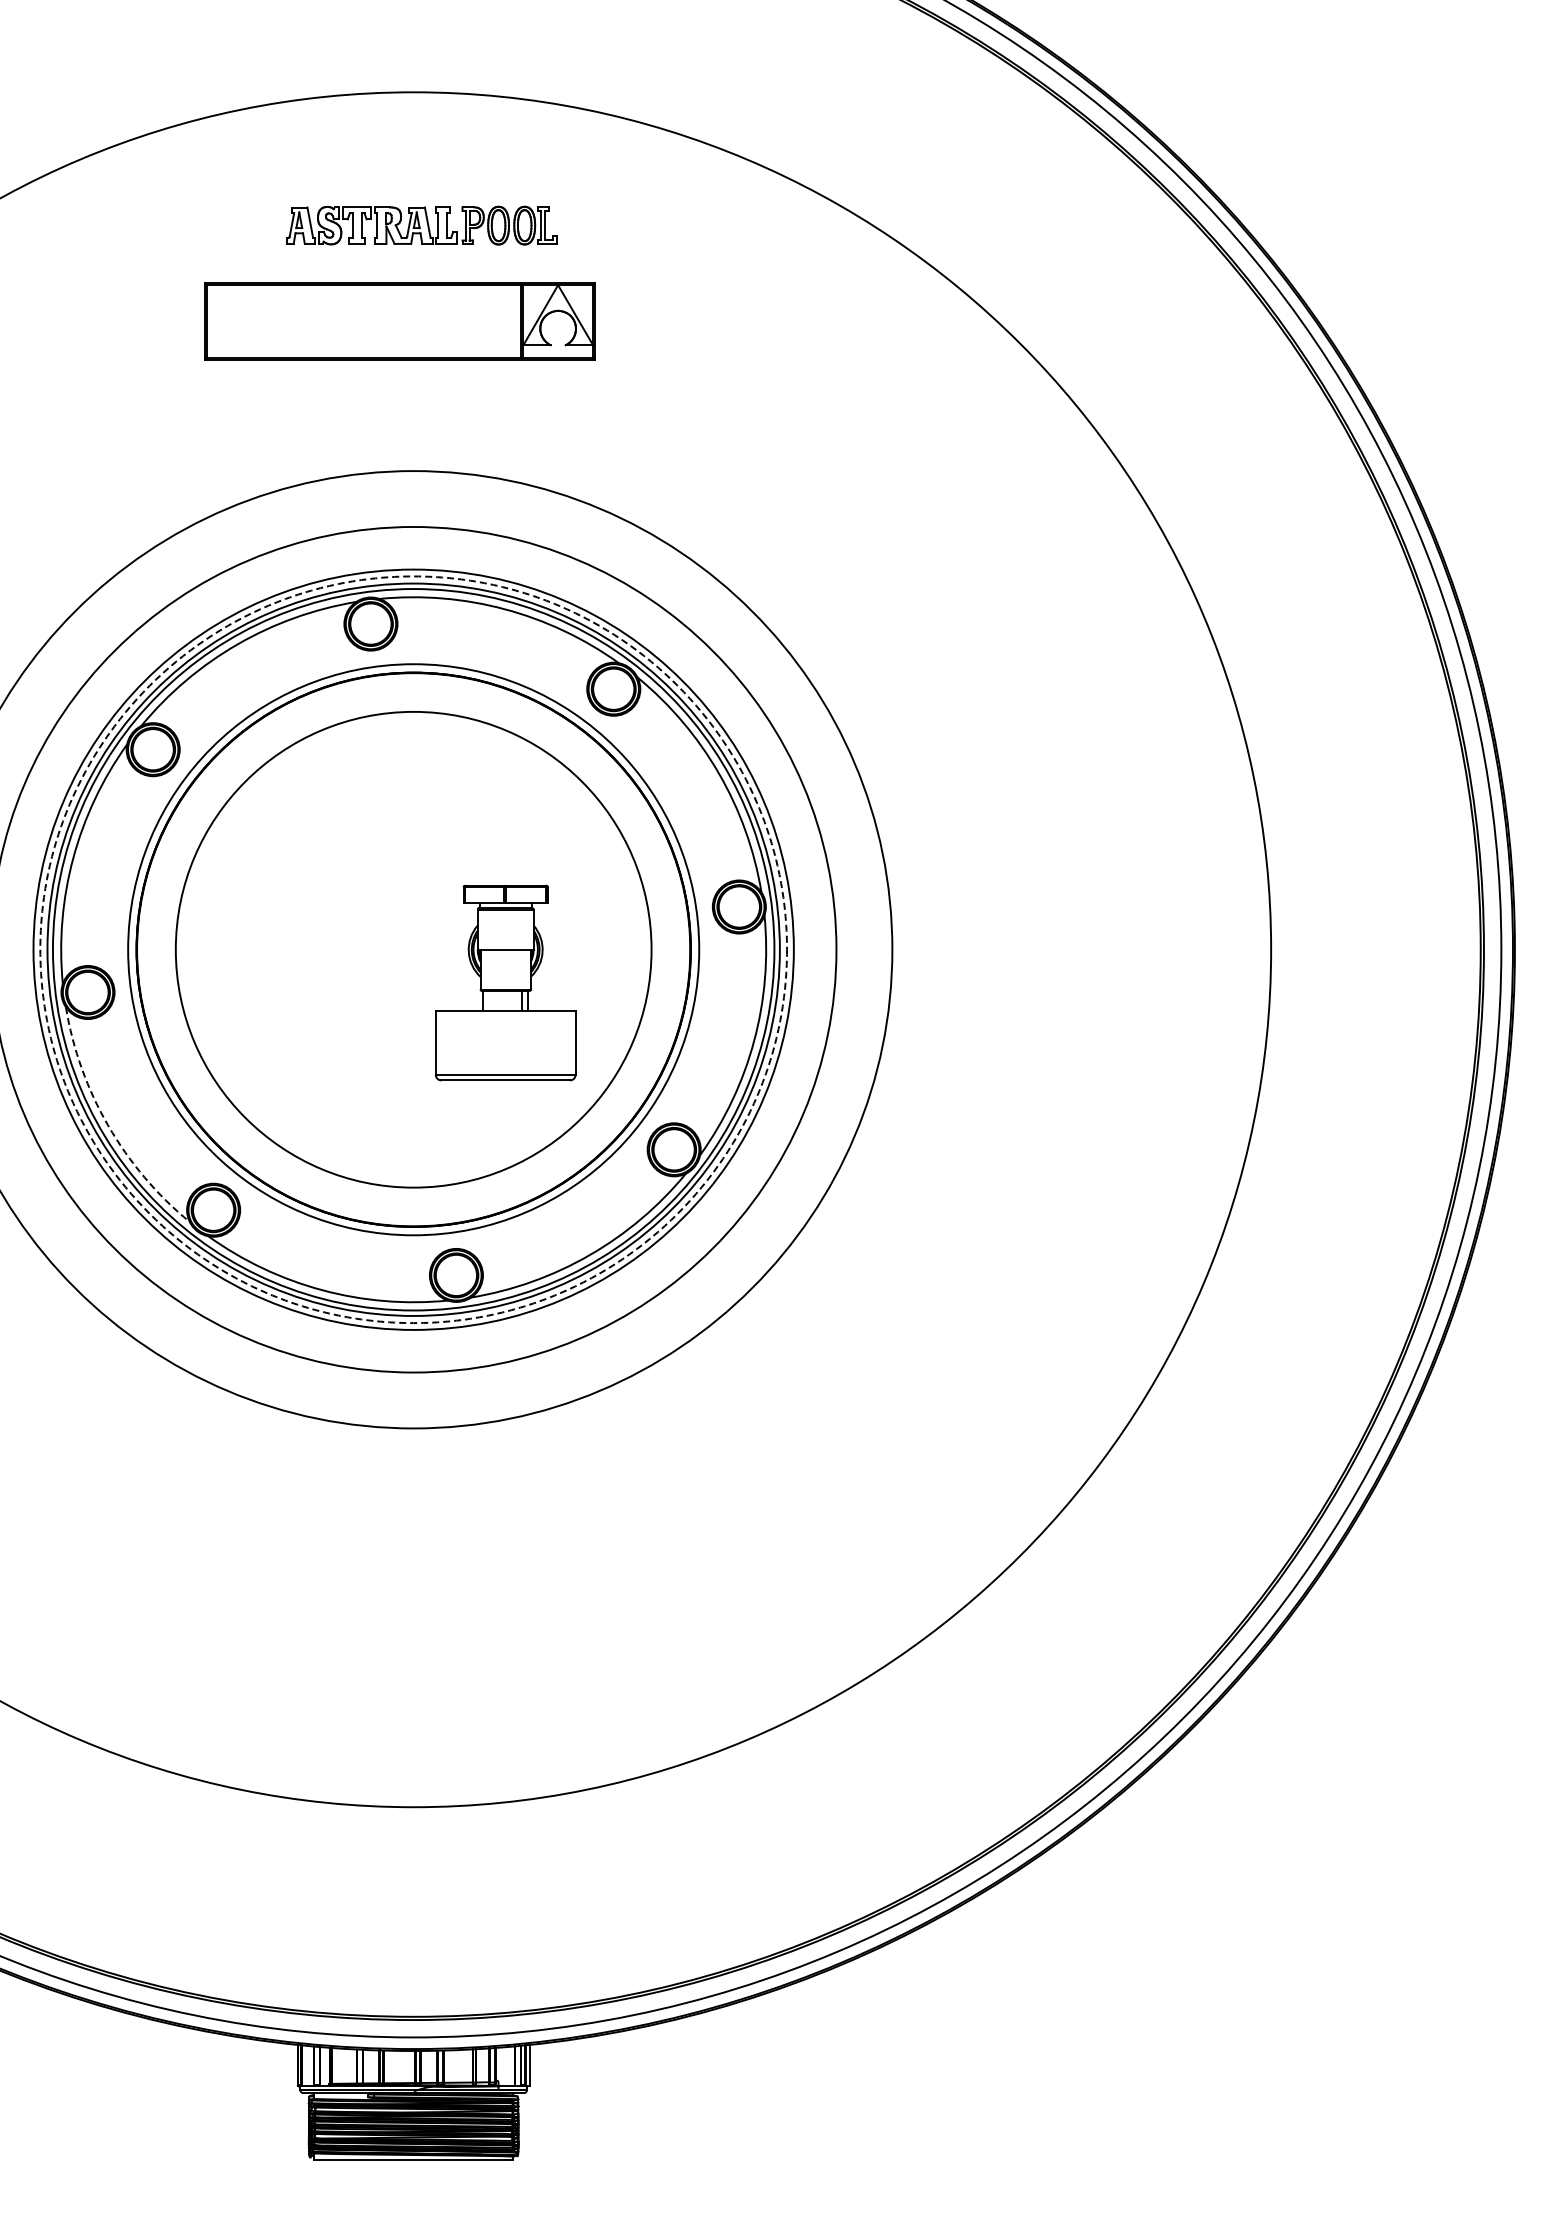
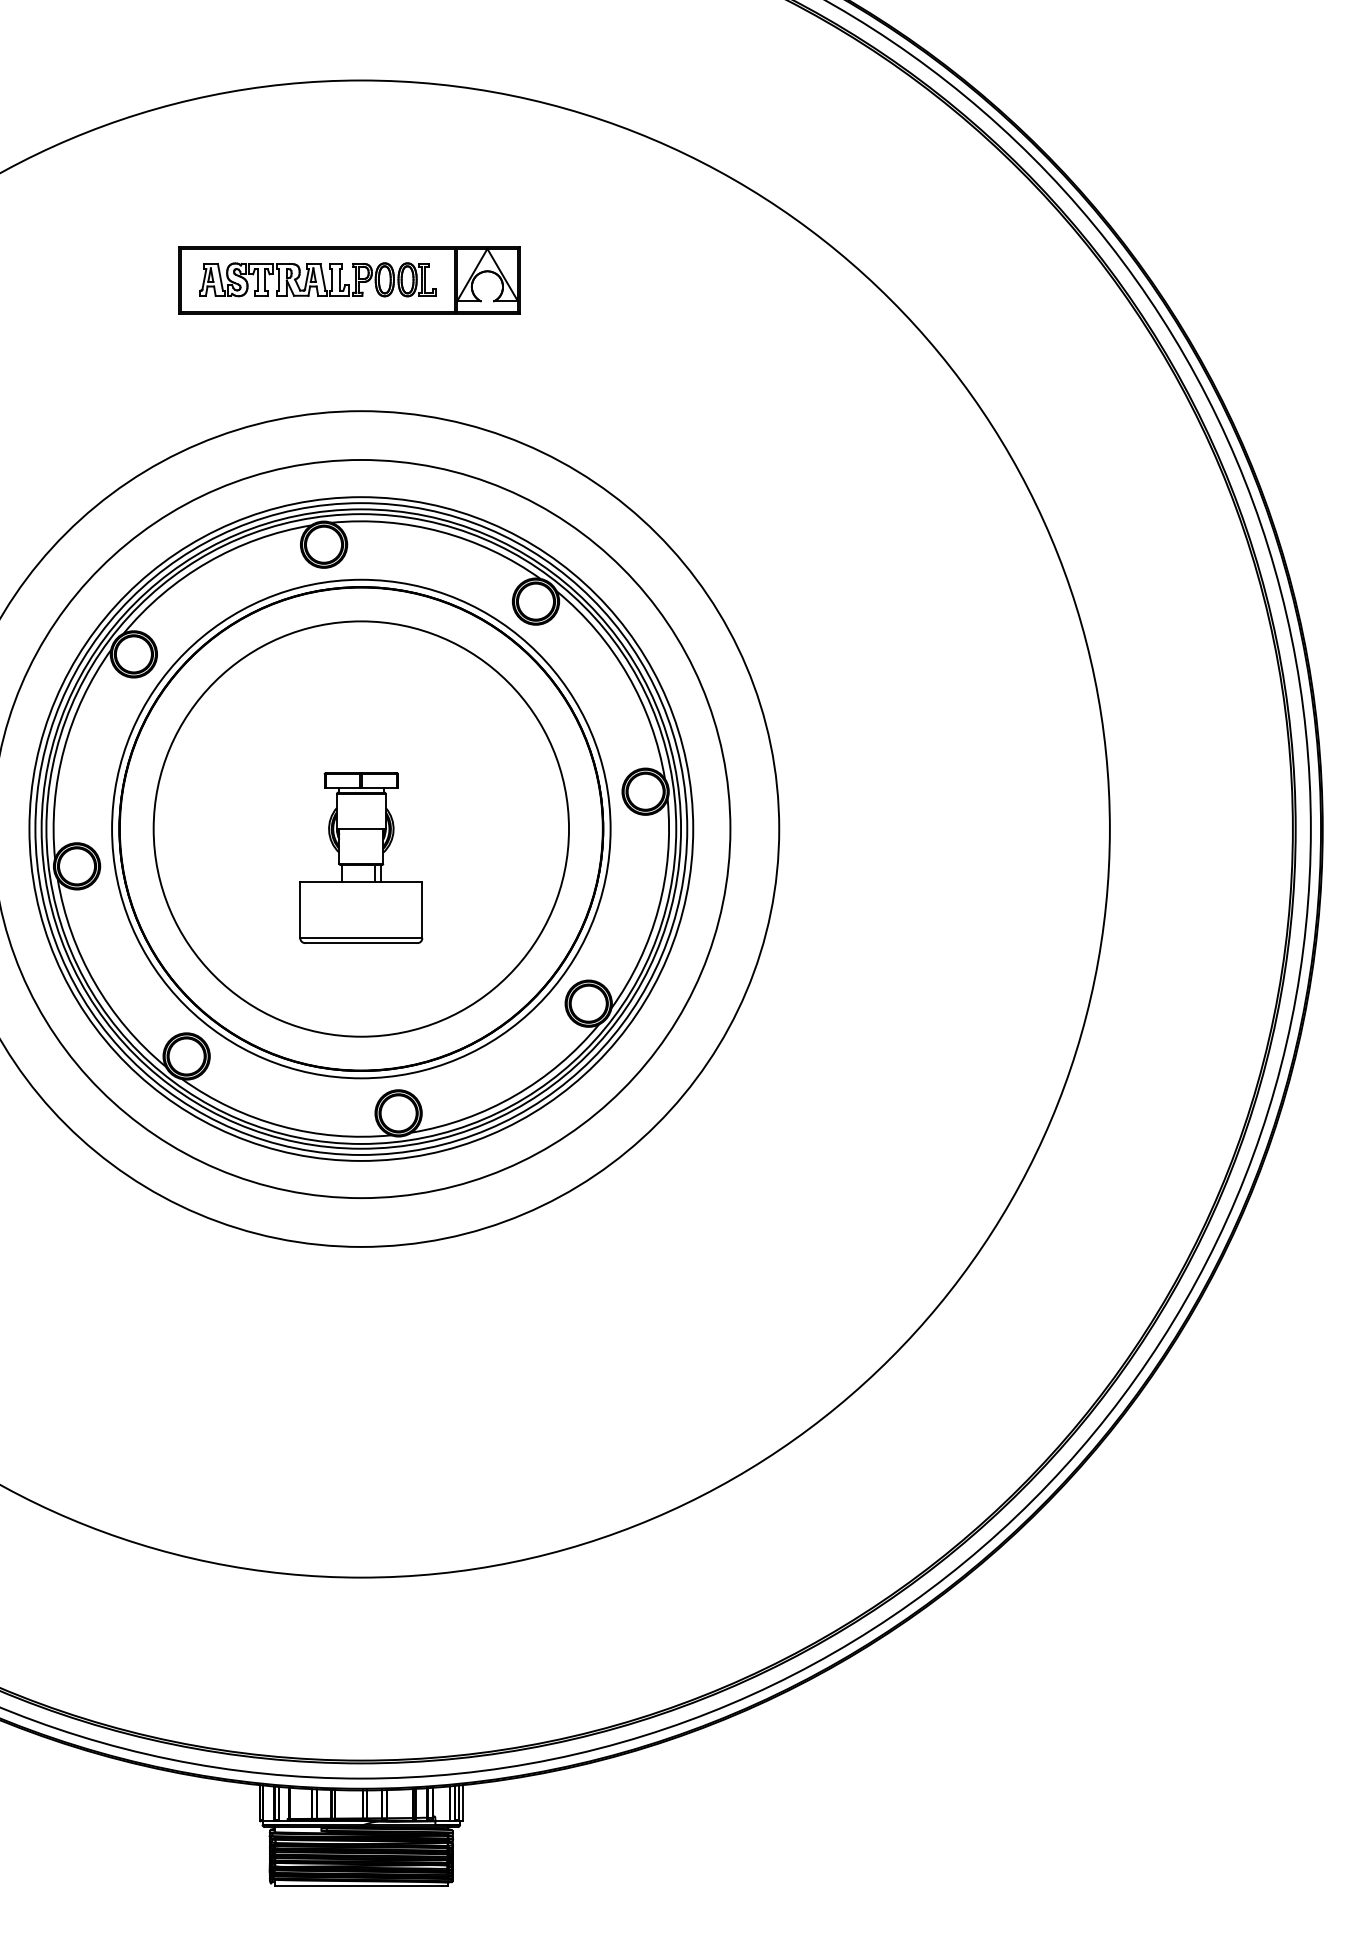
part: (421, 225) -> (317, 279), moved
circle: (413, 949) -> (361, 828), dashed -> solid
part: (505, 982) -> (361, 857), moved
arc: (108, 1125) -> (94, 982), dashed -> solid

